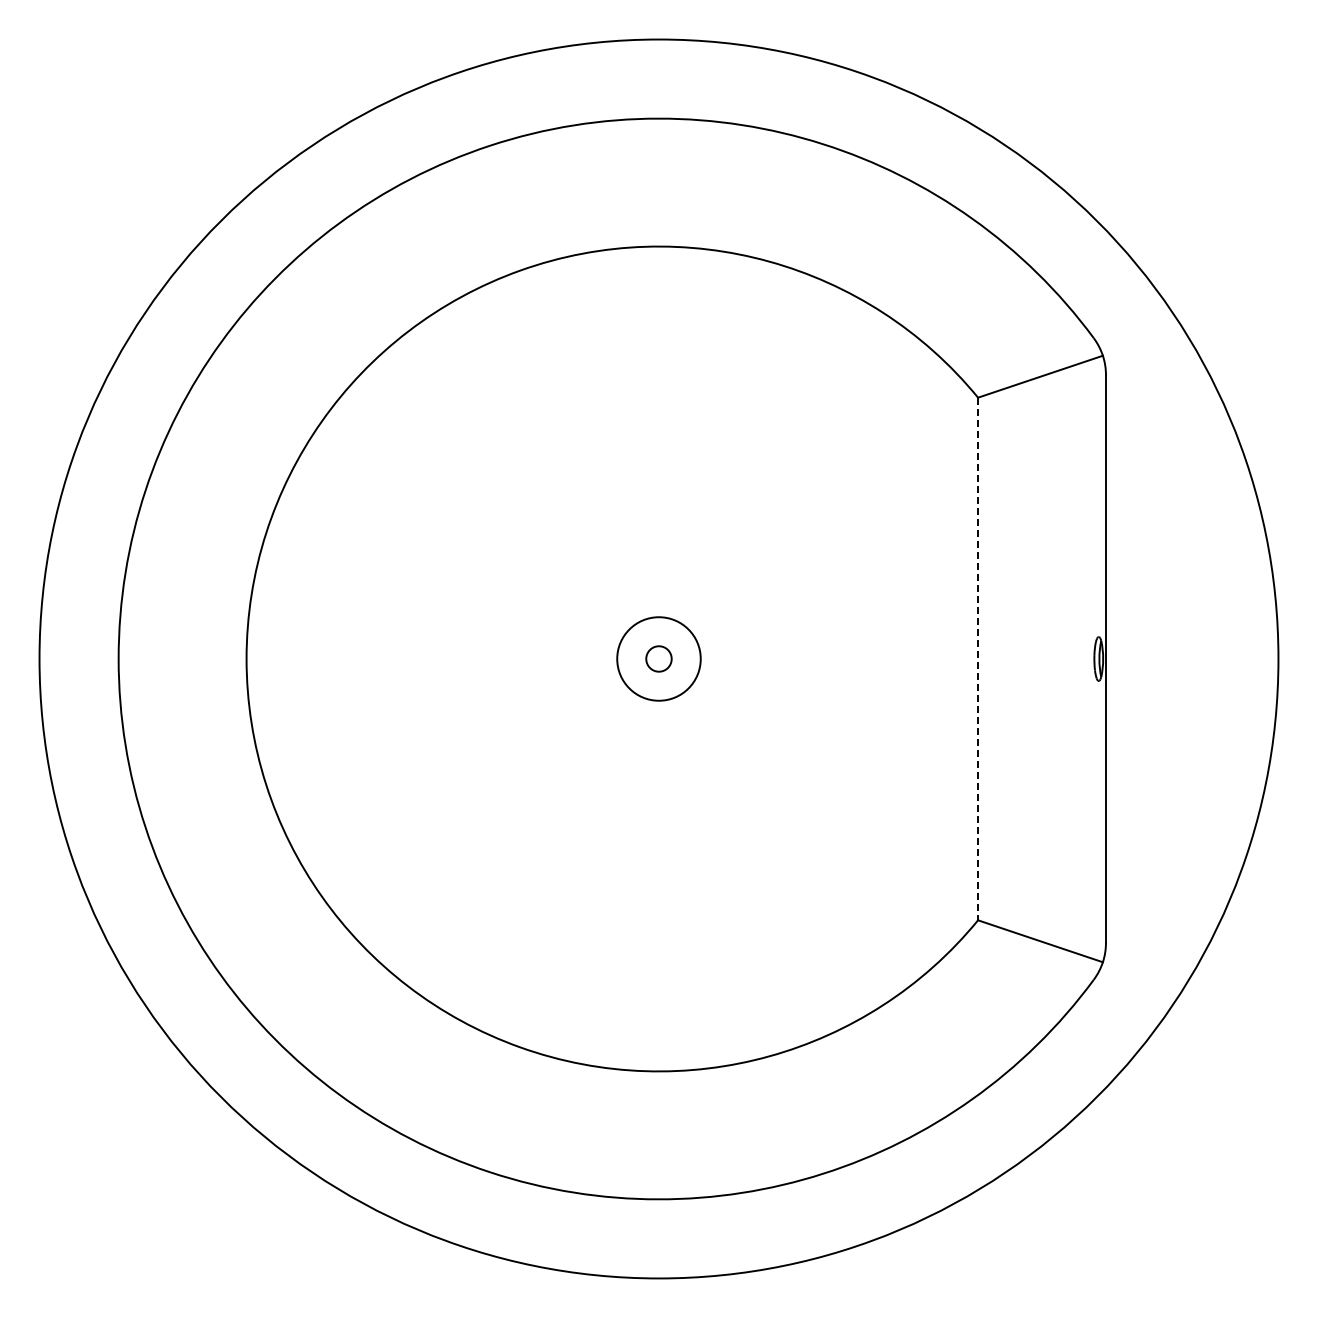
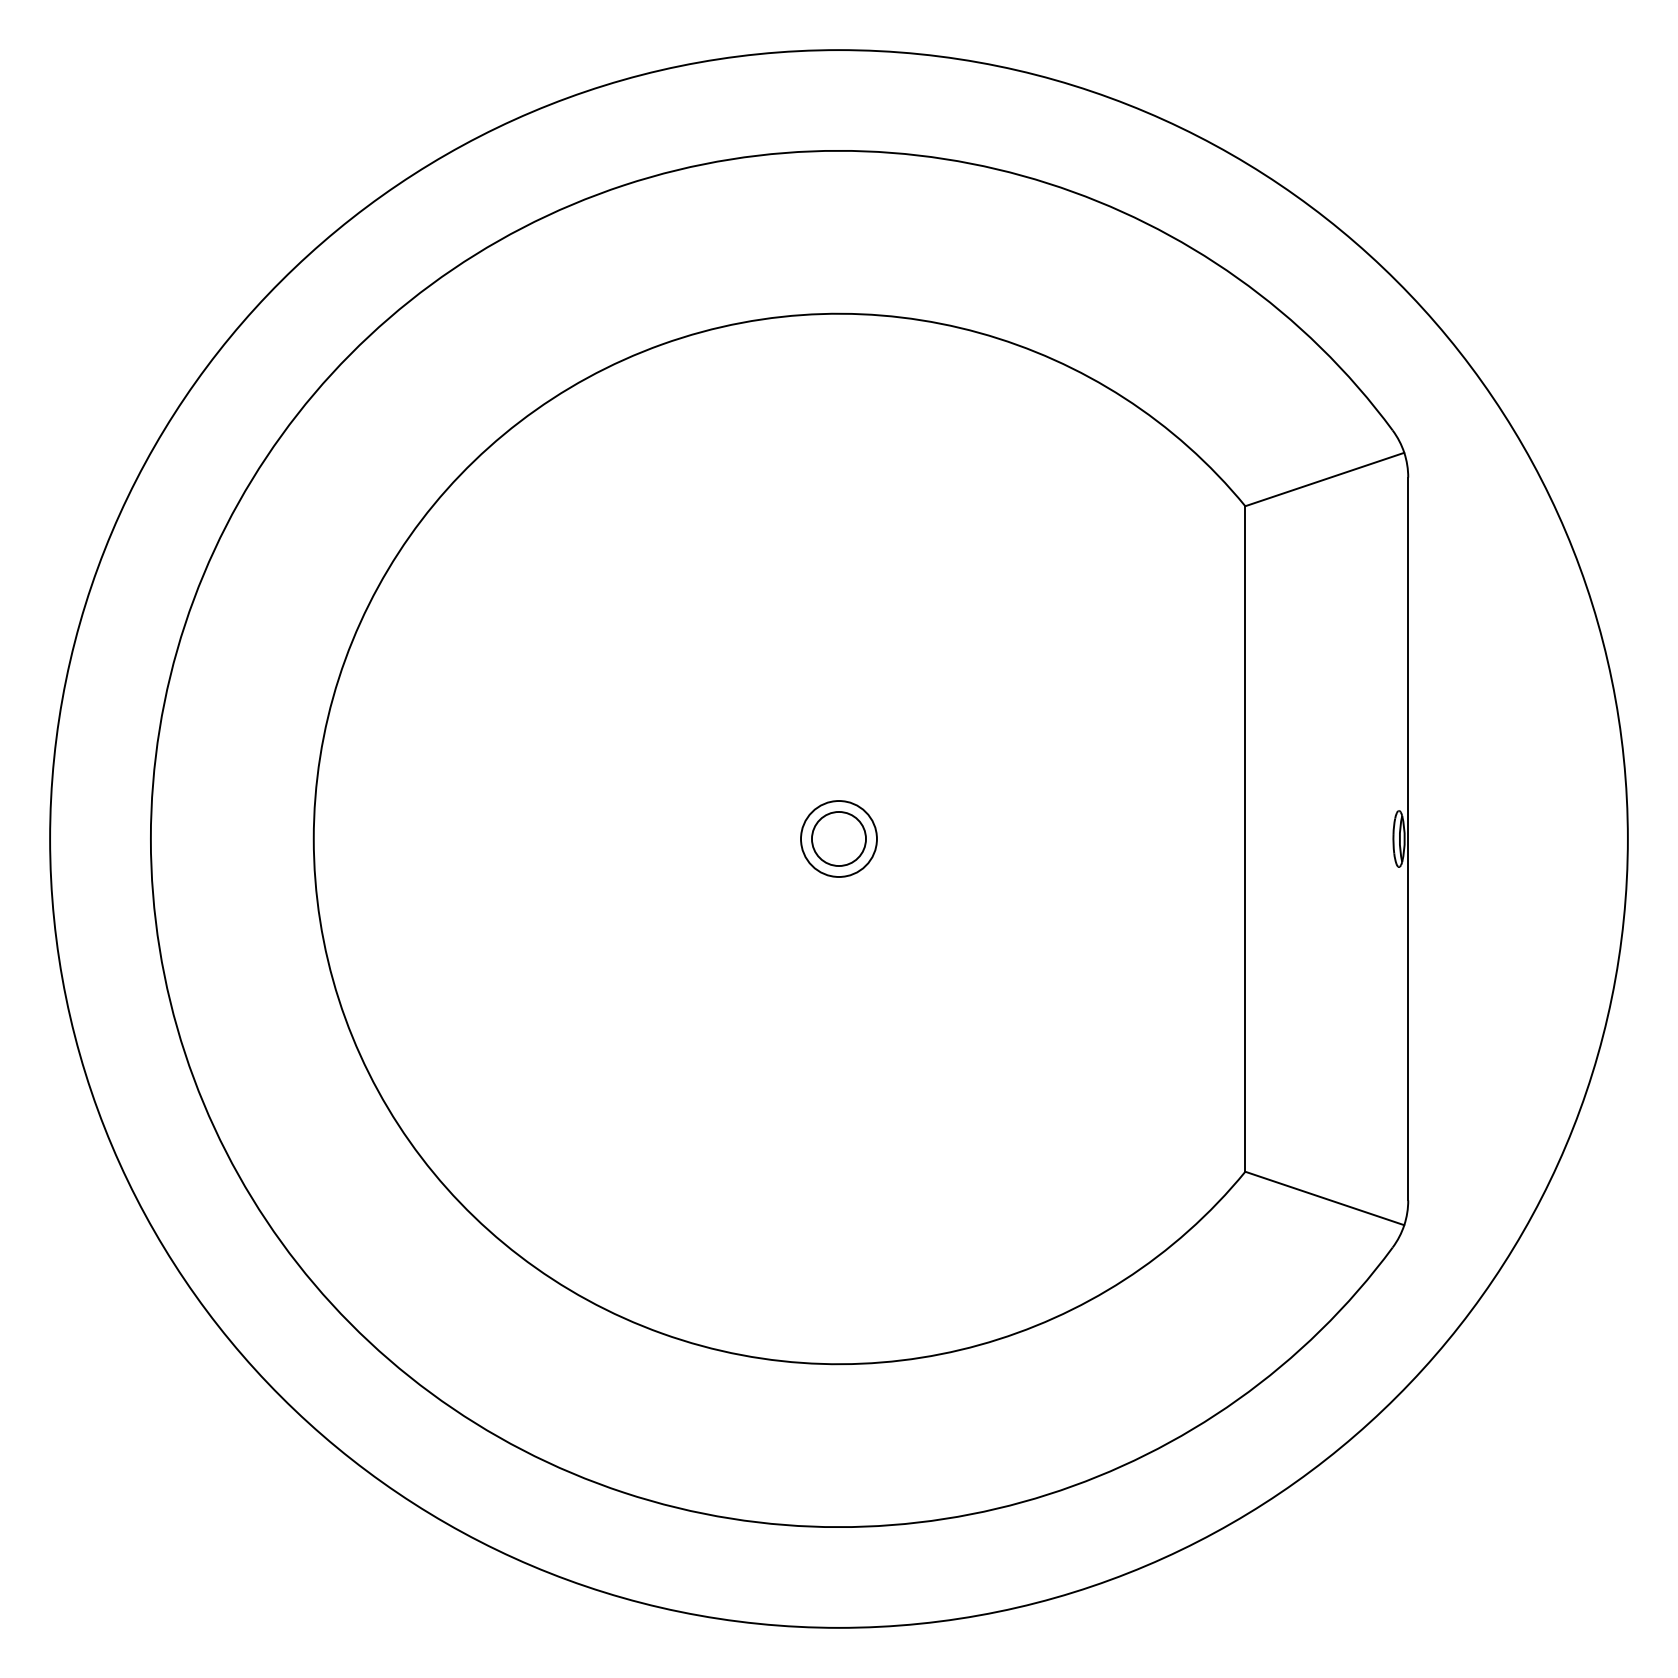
circle: (658, 658) -> (838, 838), size x0.71
circle: (658, 658) -> (838, 838), size x1.67
line: (978, 659) -> (1245, 839), dashed -> solid

